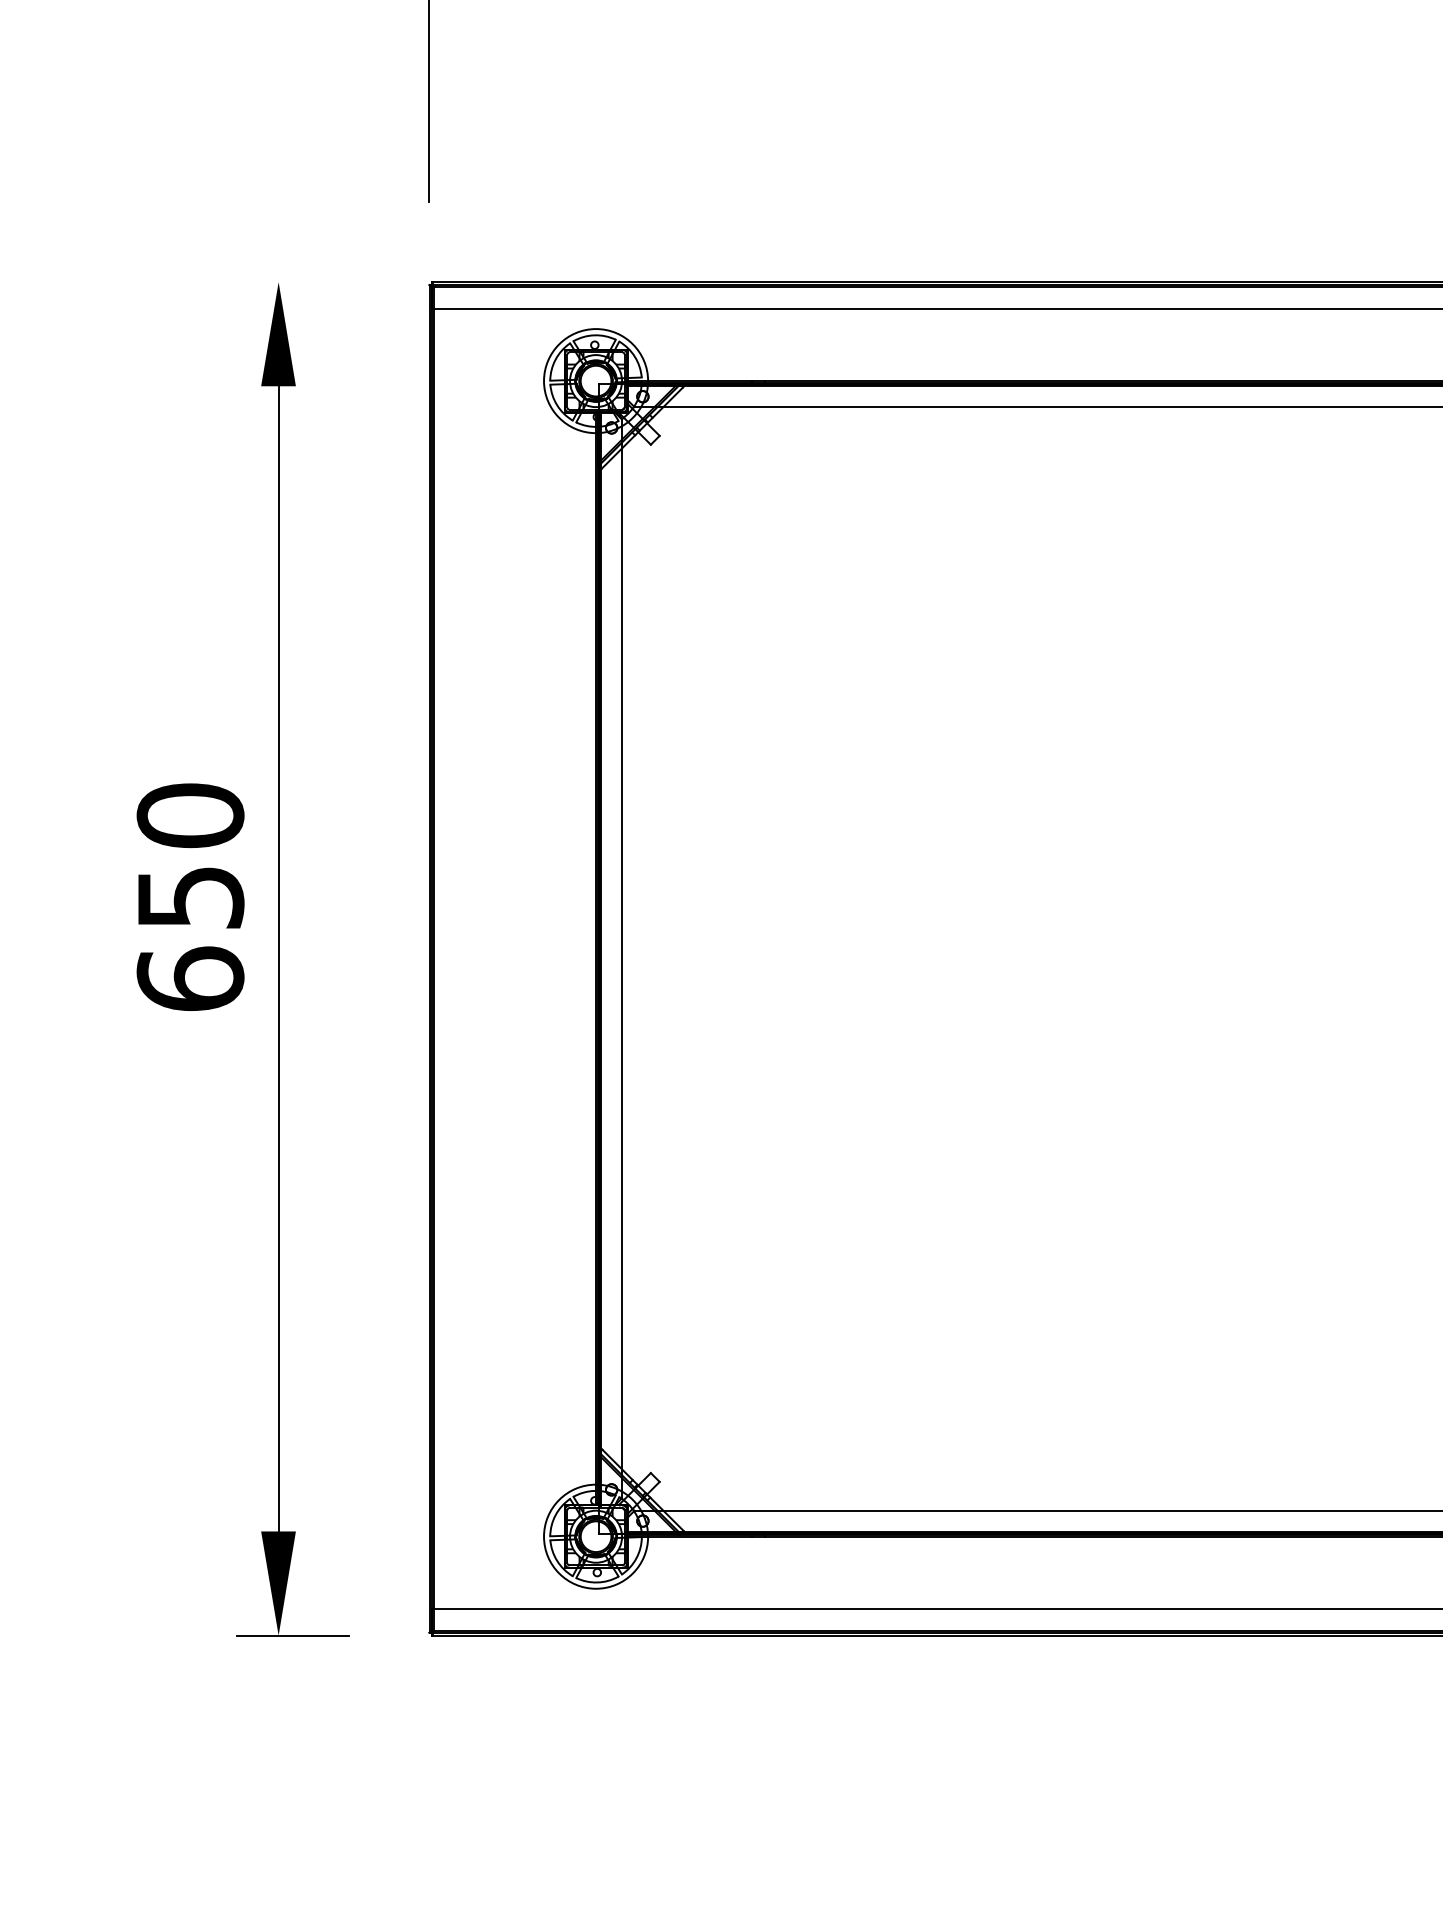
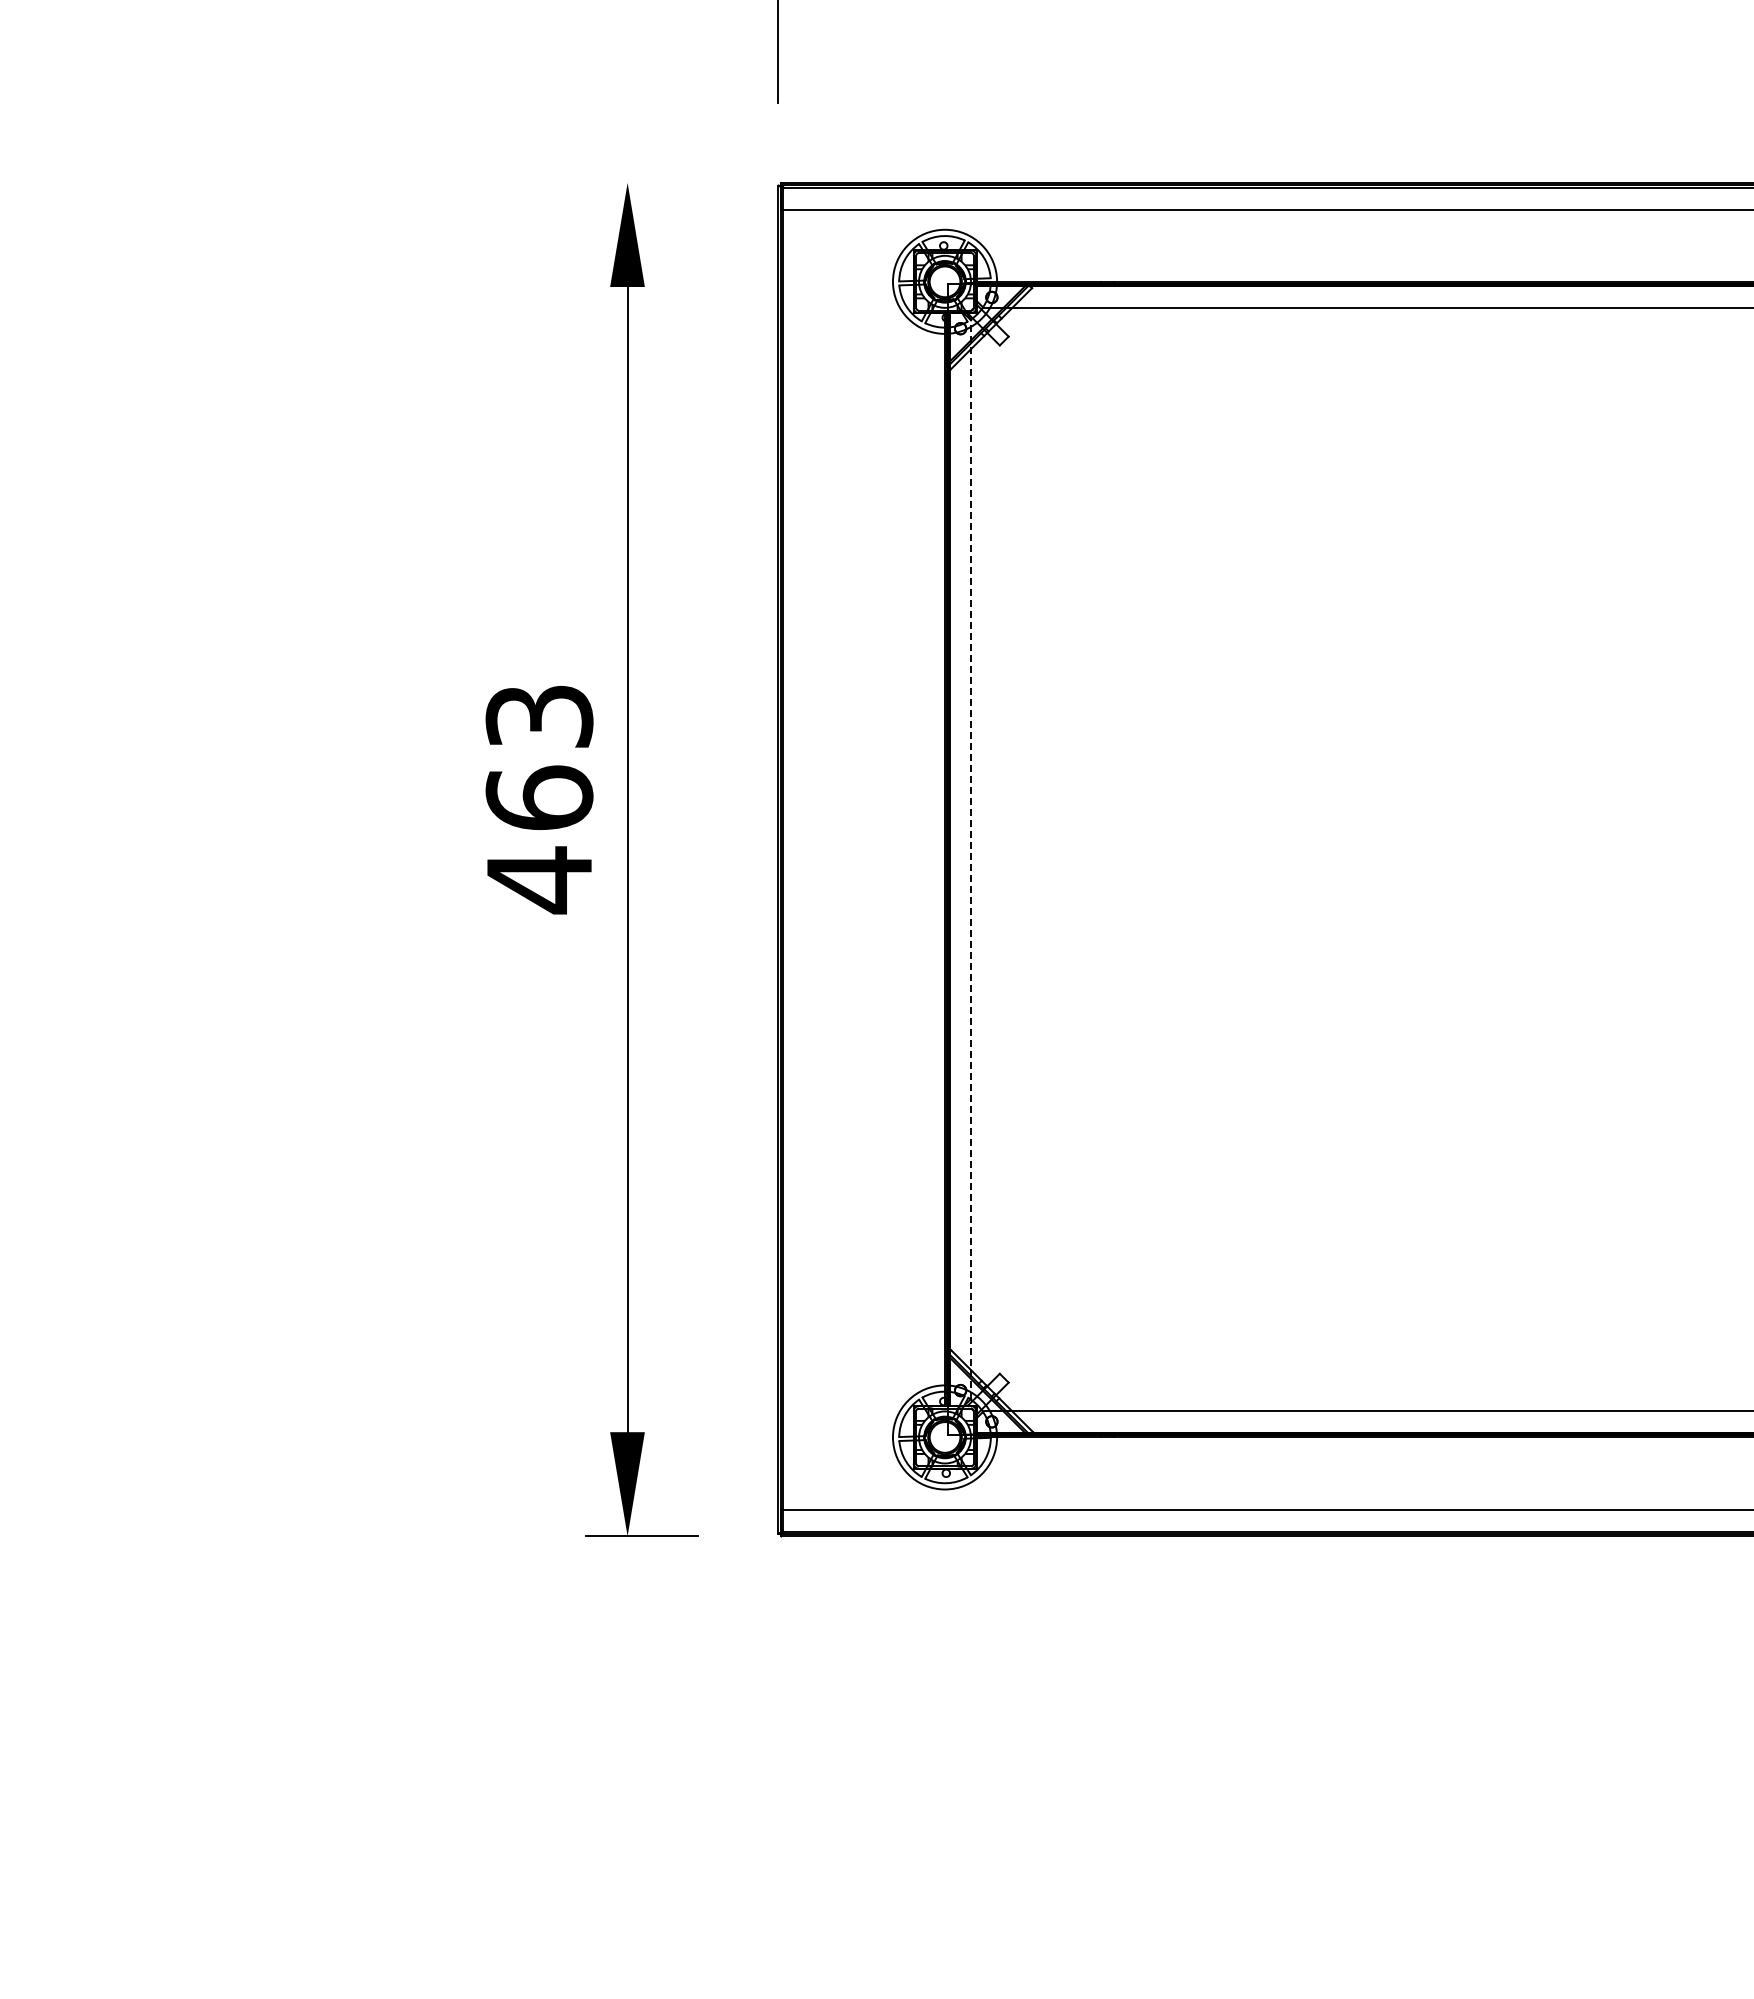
text: (190, 898) -> (539, 799), 650 -> 463
line: (622, 958) -> (971, 859), solid -> dashed

